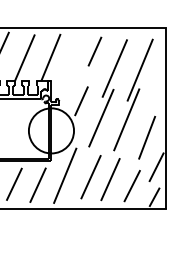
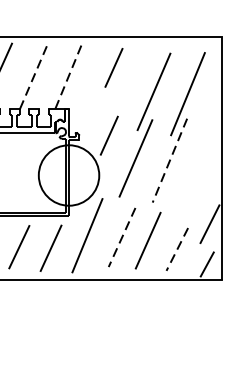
line: (94, 51) -> (113, 67), moved
line: (50, 57) -> (67, 77), solid -> dashed
line: (24, 58) -> (32, 78), solid -> dashed
line: (126, 119) -> (169, 160), solid -> dashed
line: (147, 137) -> (197, 184), removed
line: (90, 177) -> (121, 237), solid -> dashed
line: (132, 186) -> (177, 250), solid -> dashed

